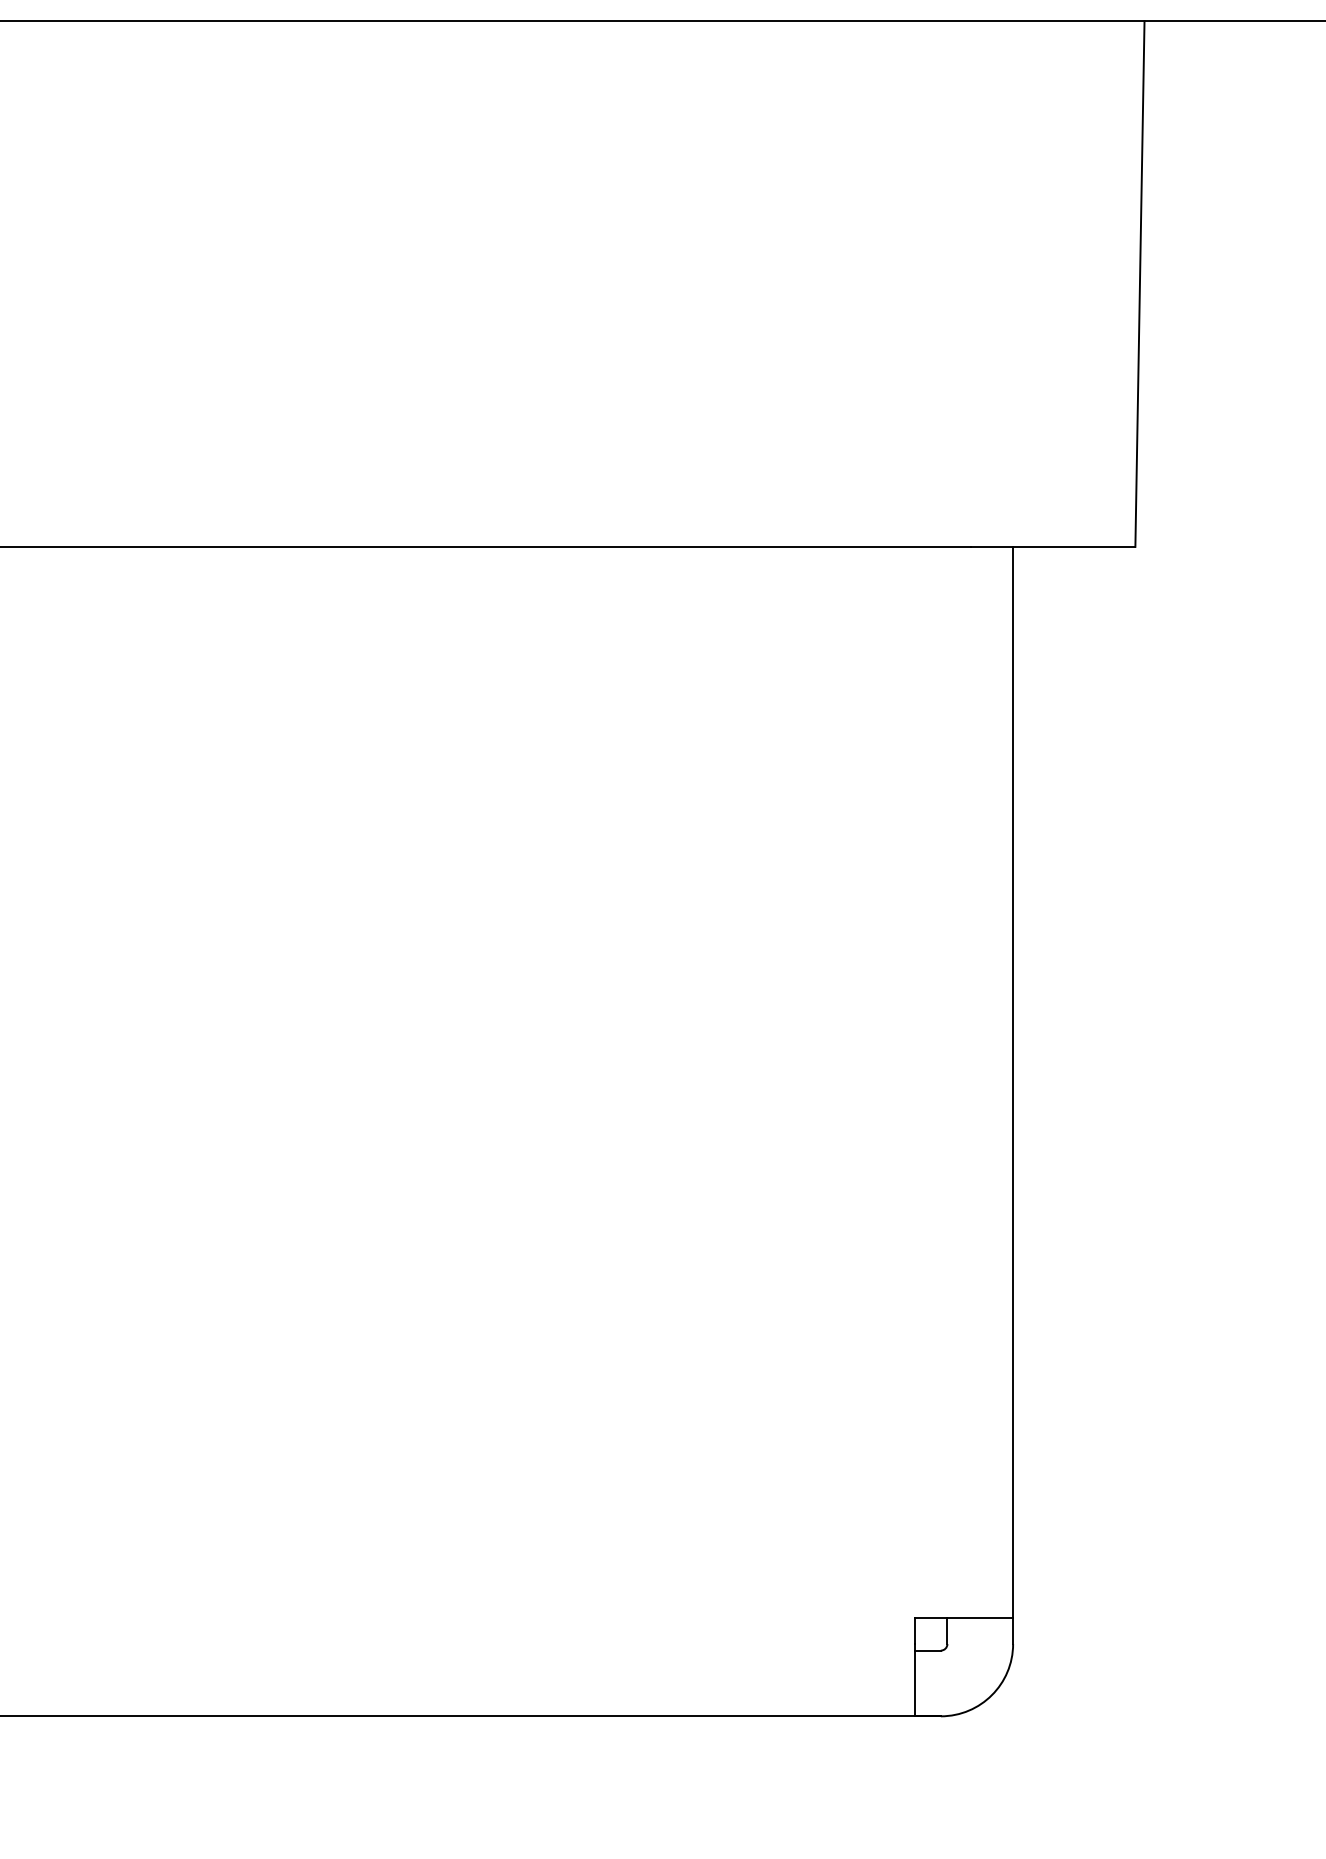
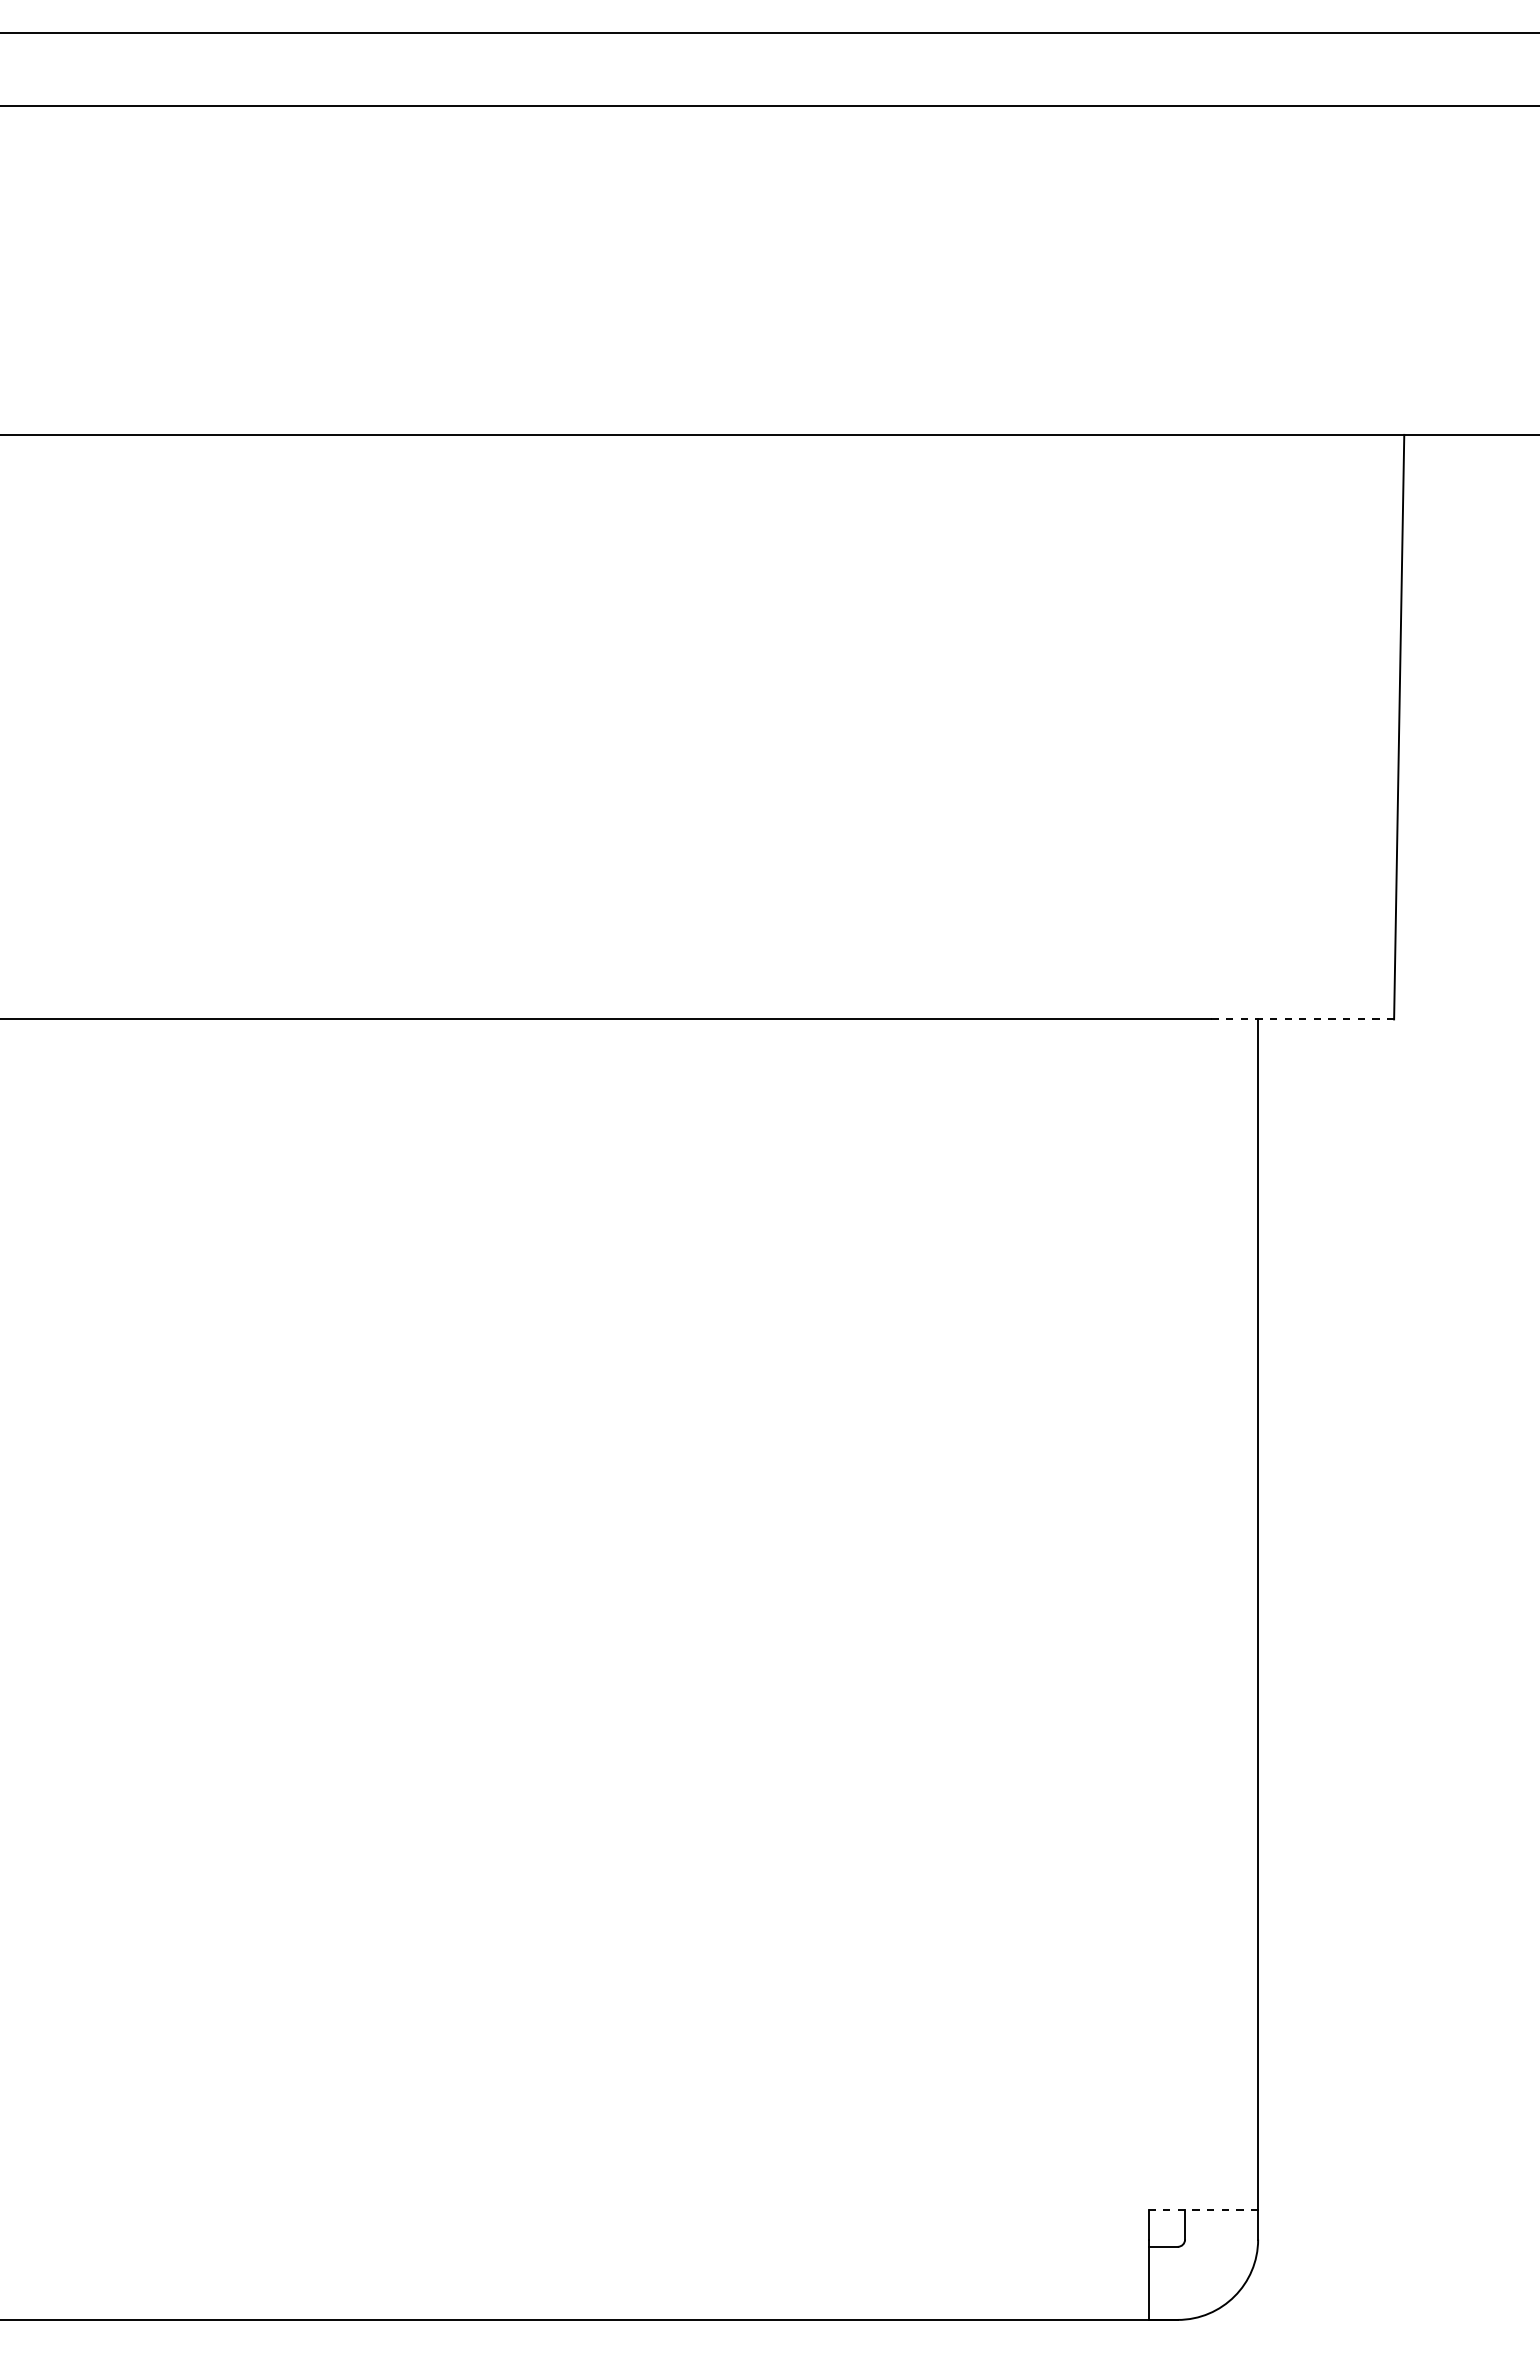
line: (1053, 546) -> (1302, 1019), solid -> dashed
line: (963, 1617) -> (1203, 2210), solid -> dashed

